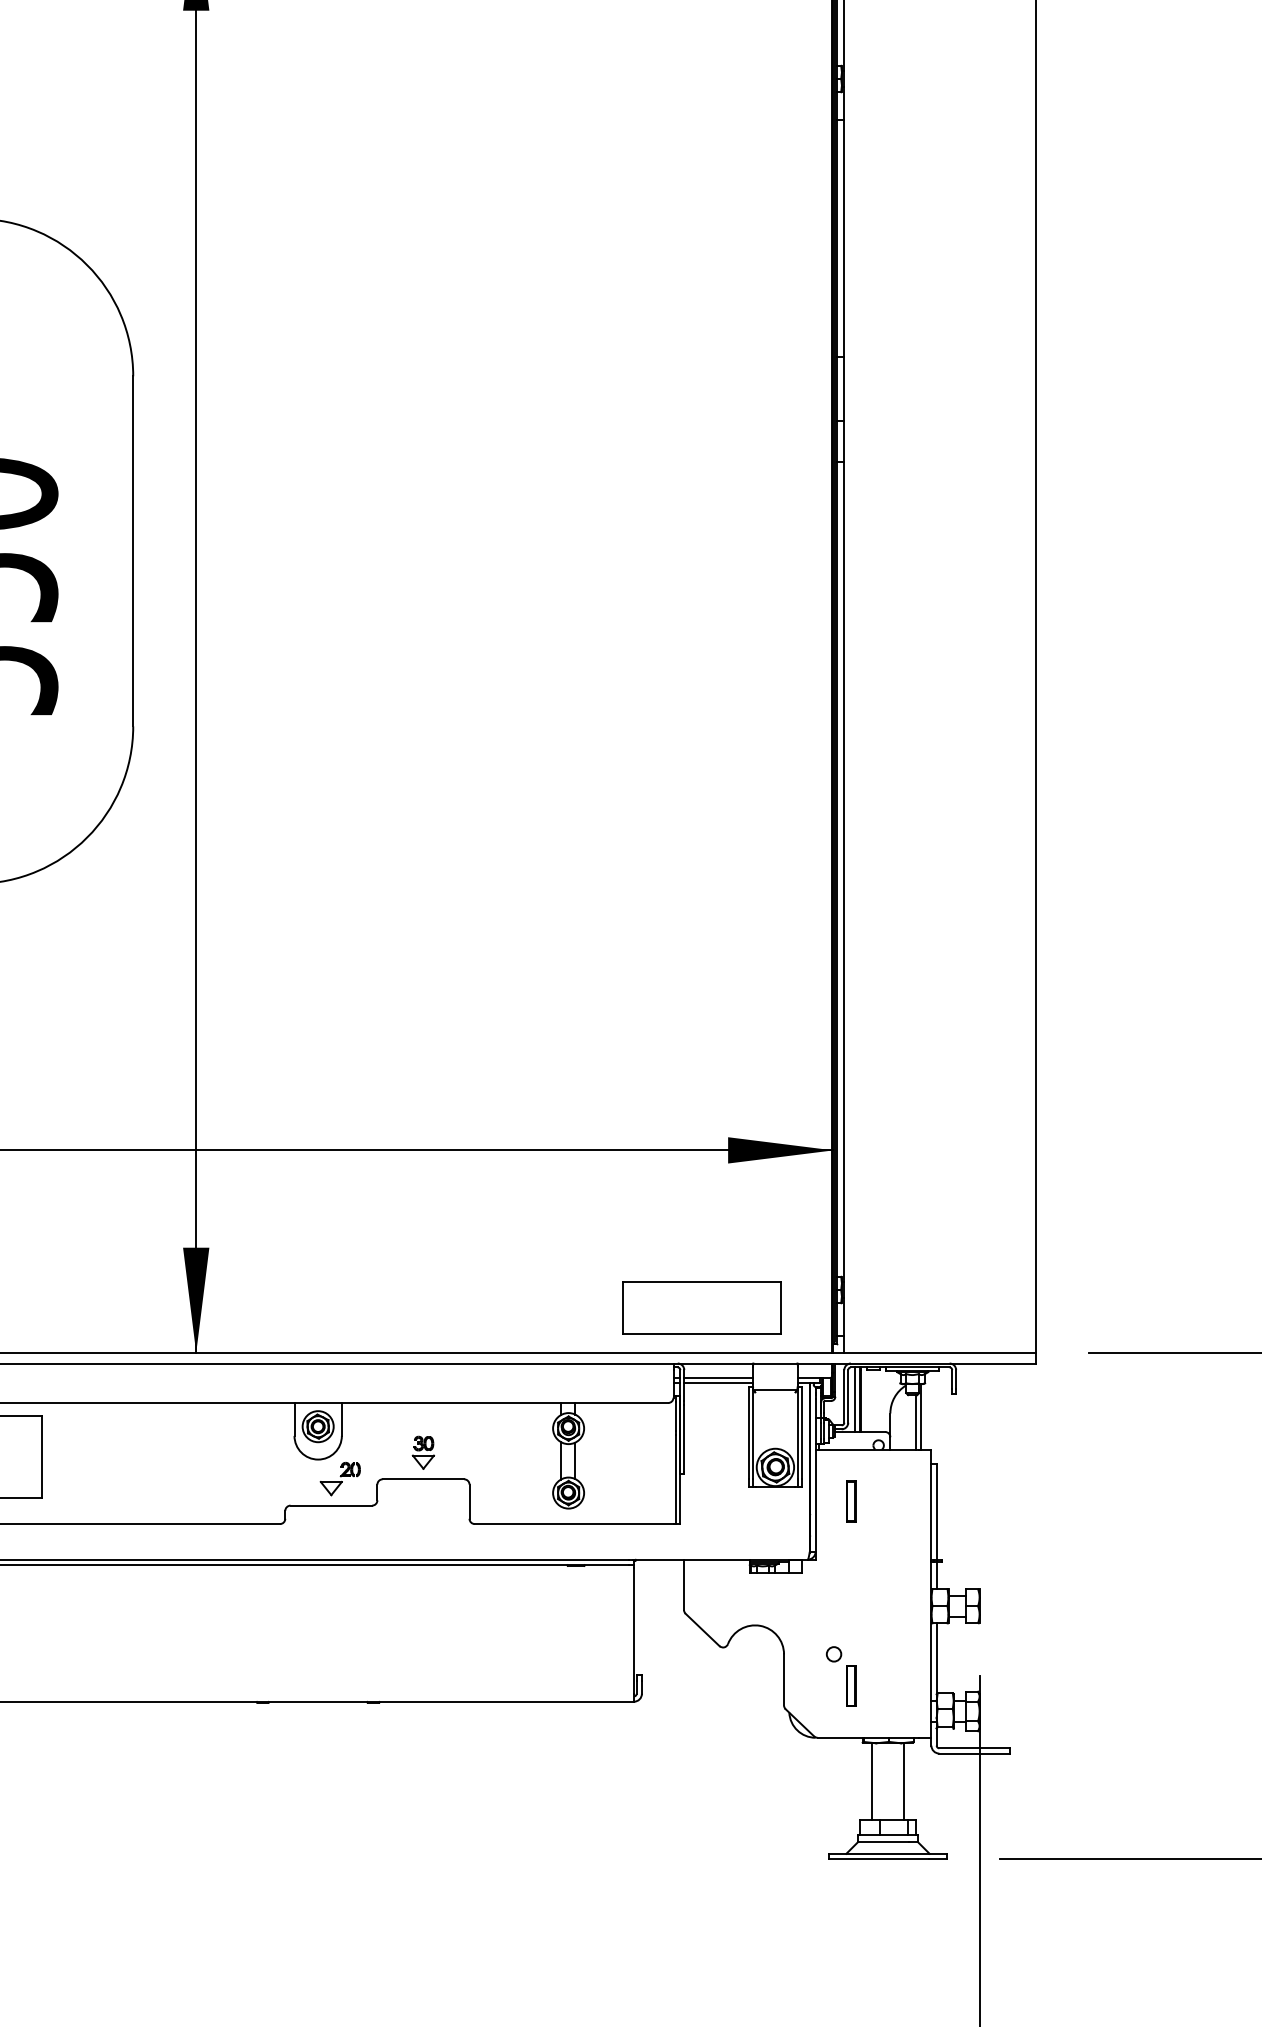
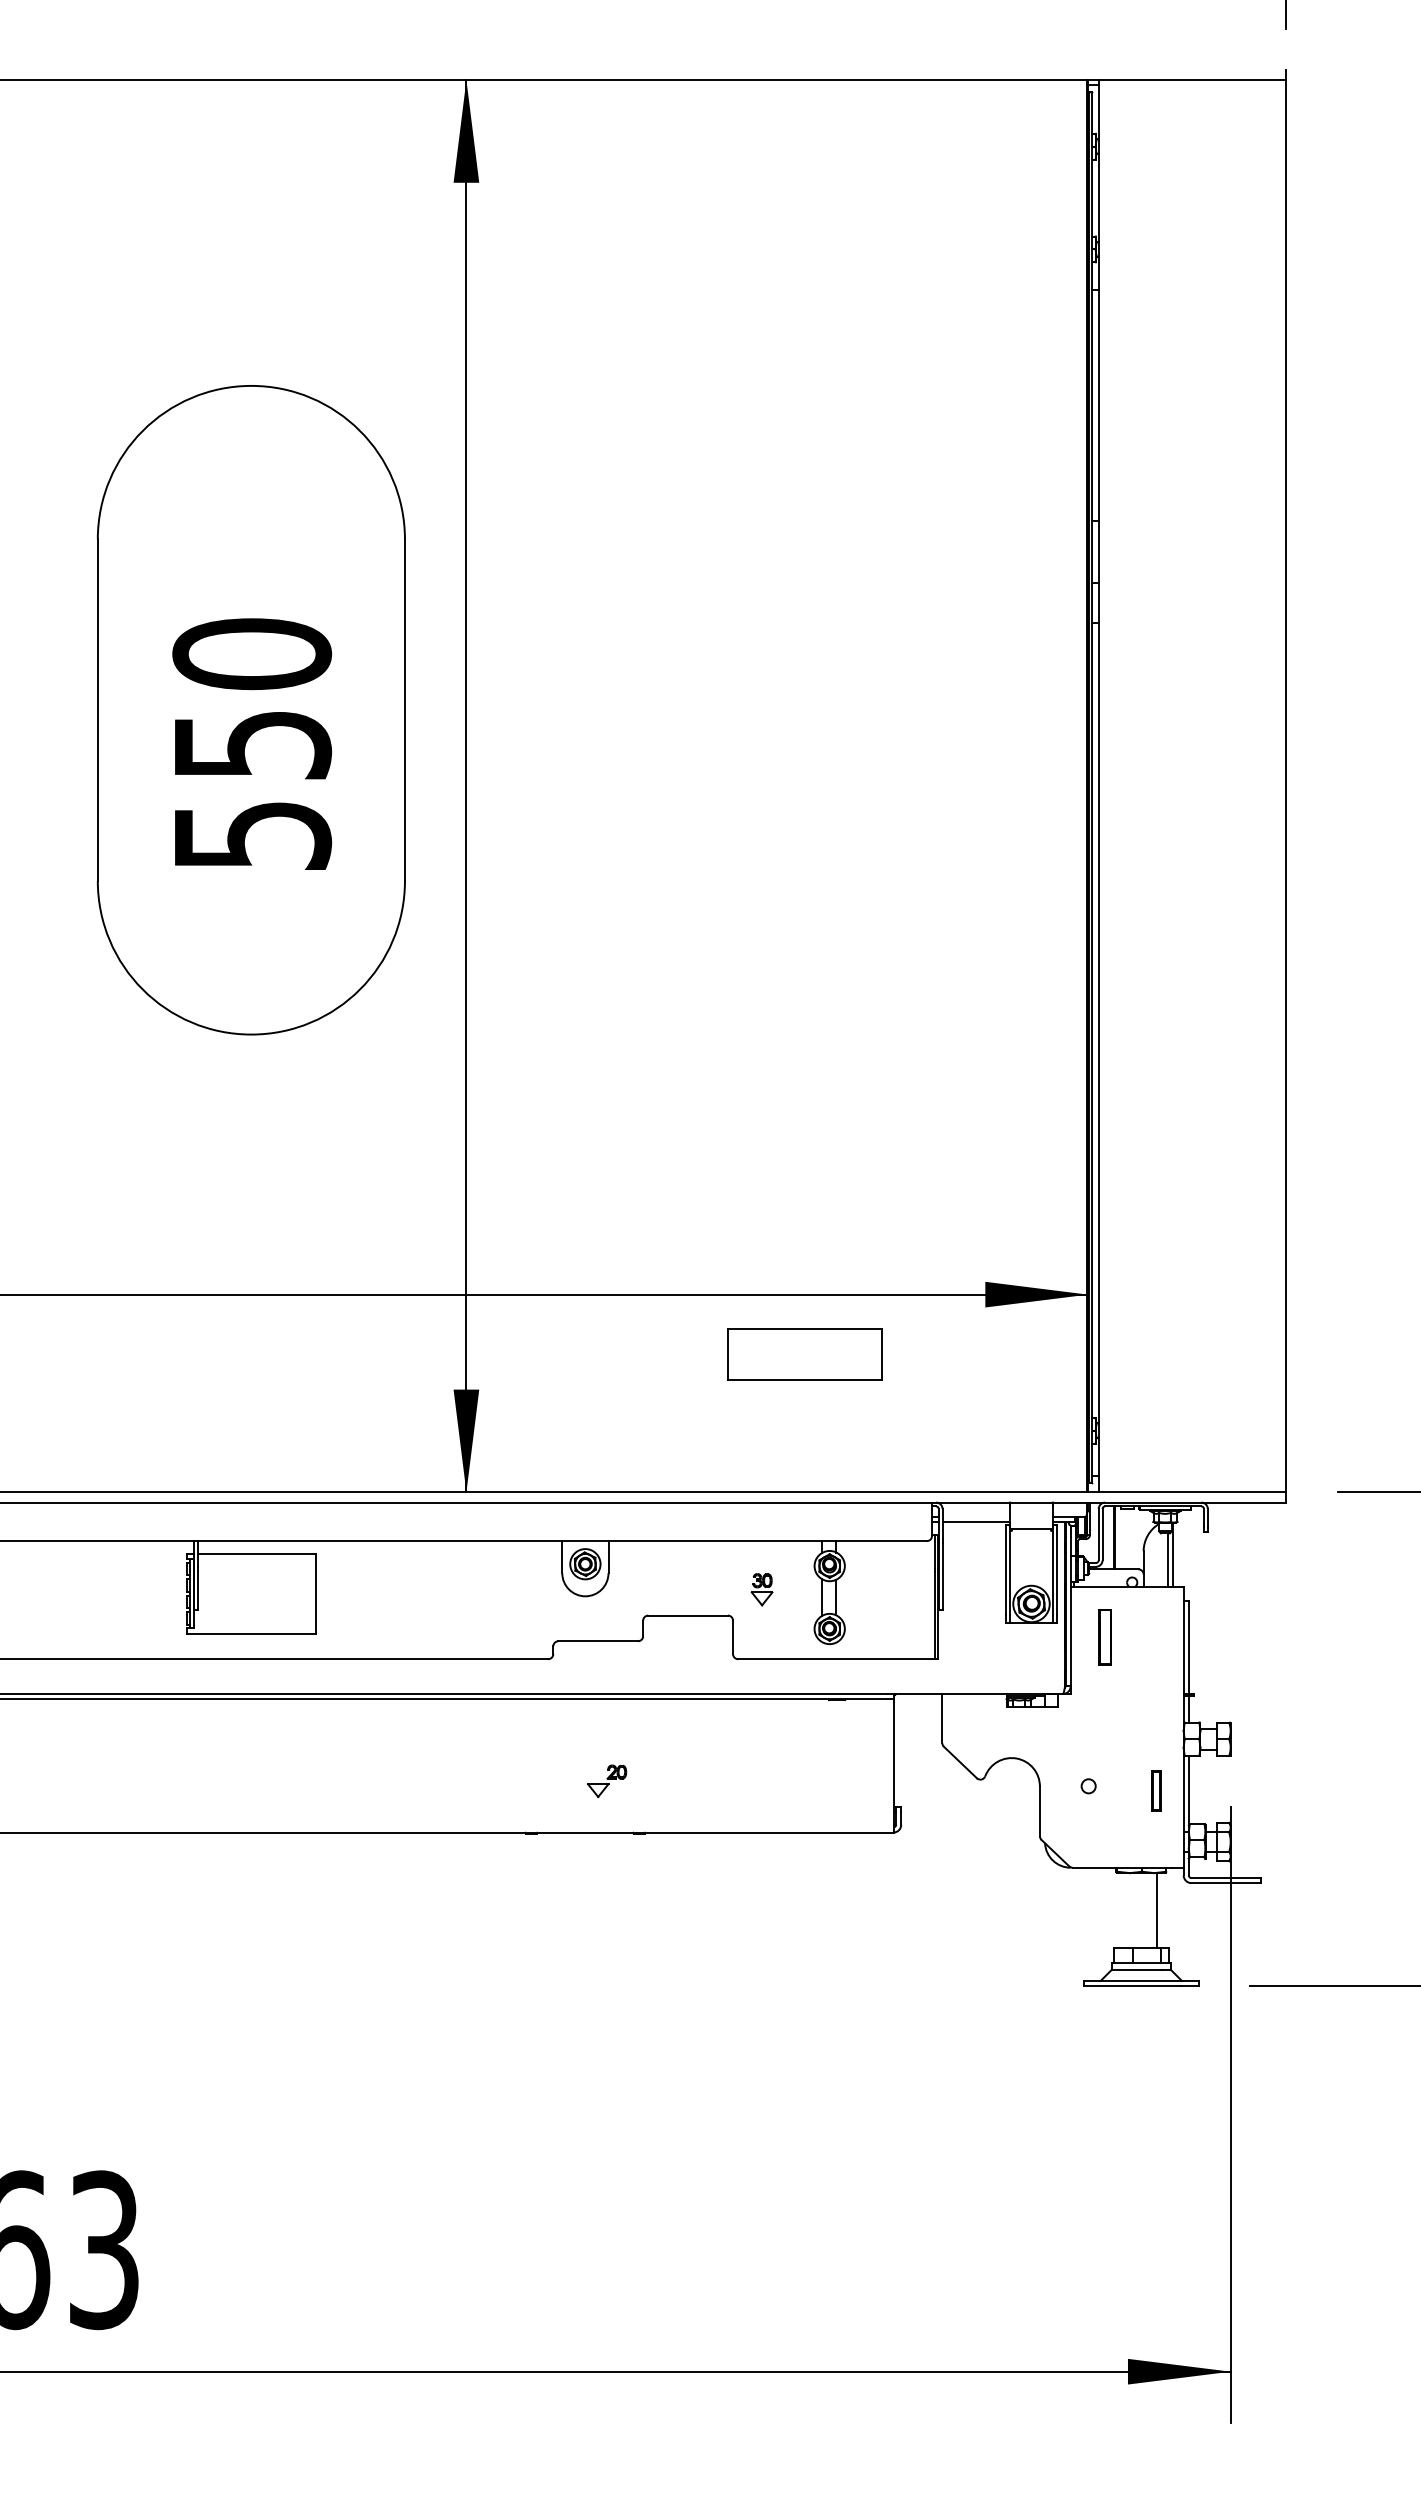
part: (701, 1308) -> (804, 1354), moved
line: (718, 1377) -> (975, 1516), removed
line: (855, 1399) -> (1109, 1537), removed
part: (422, 1452) -> (761, 1589), moved
part: (340, 1479) -> (607, 1781), moved
part: (851, 1501) -> (1105, 1637), size x1.4
part: (851, 1685) -> (1156, 1790), moved
line: (871, 1781) -> (1125, 1910), removed

